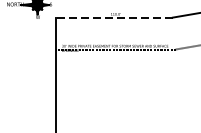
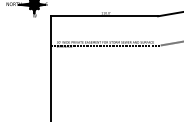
line: (114, 17) -> (104, 16), dashed -> solid

